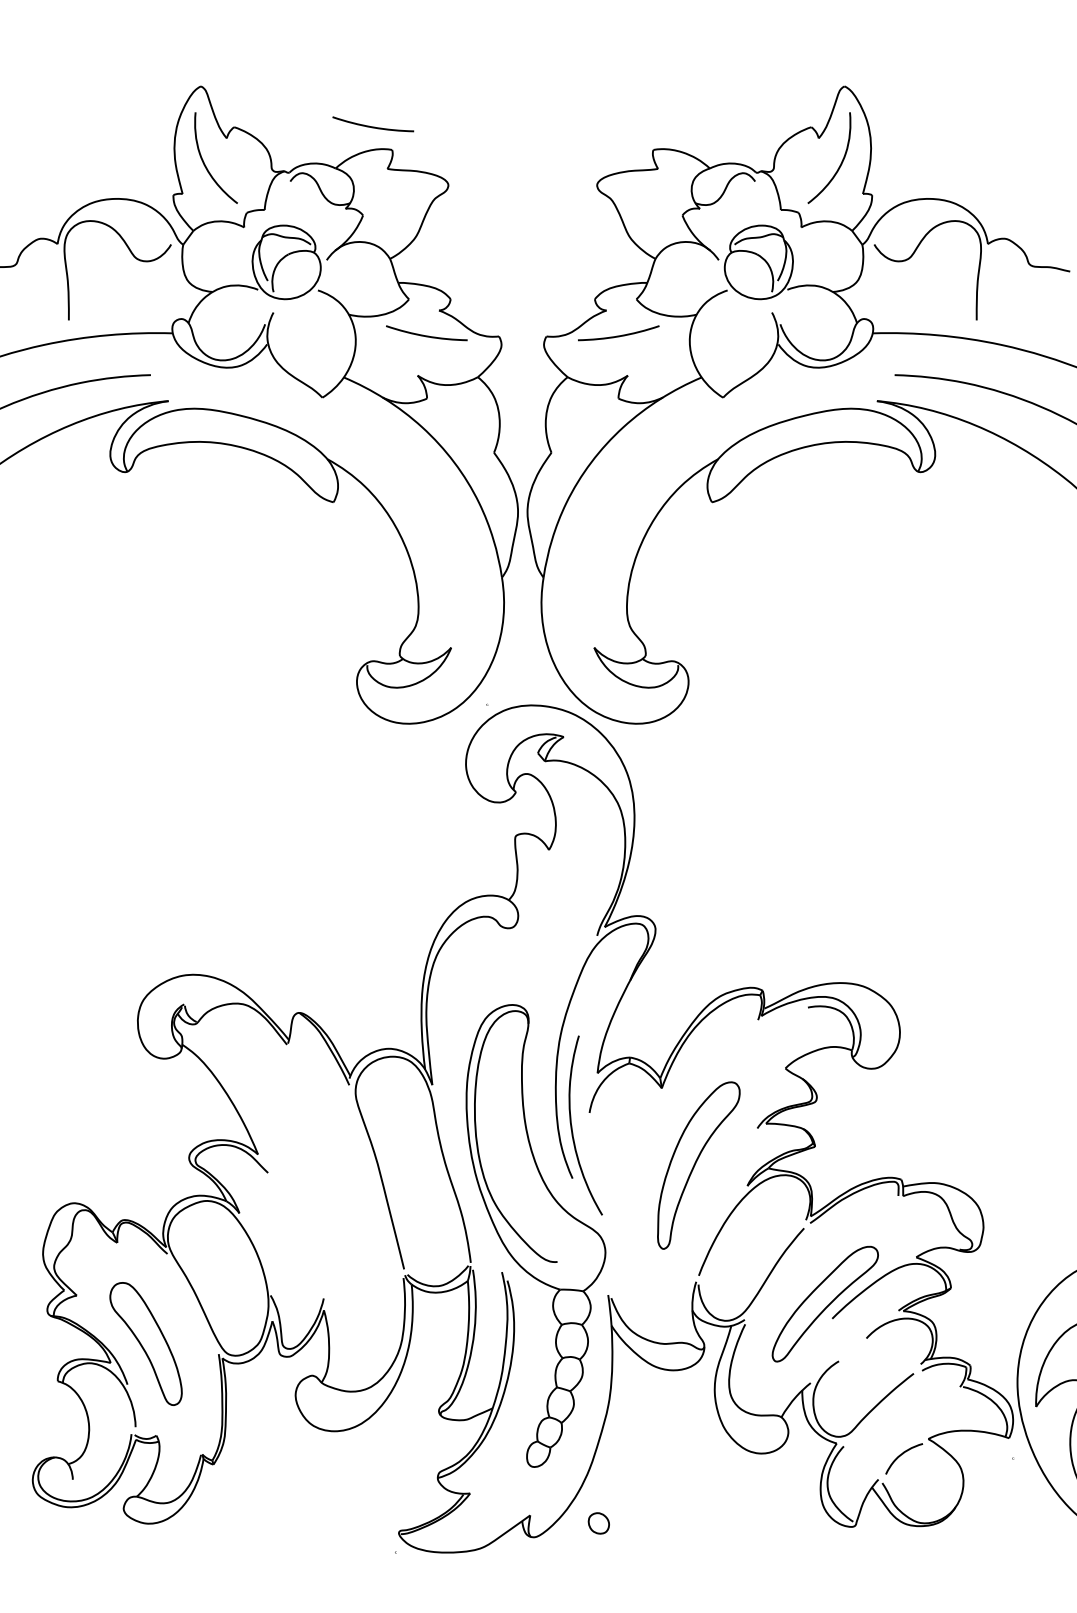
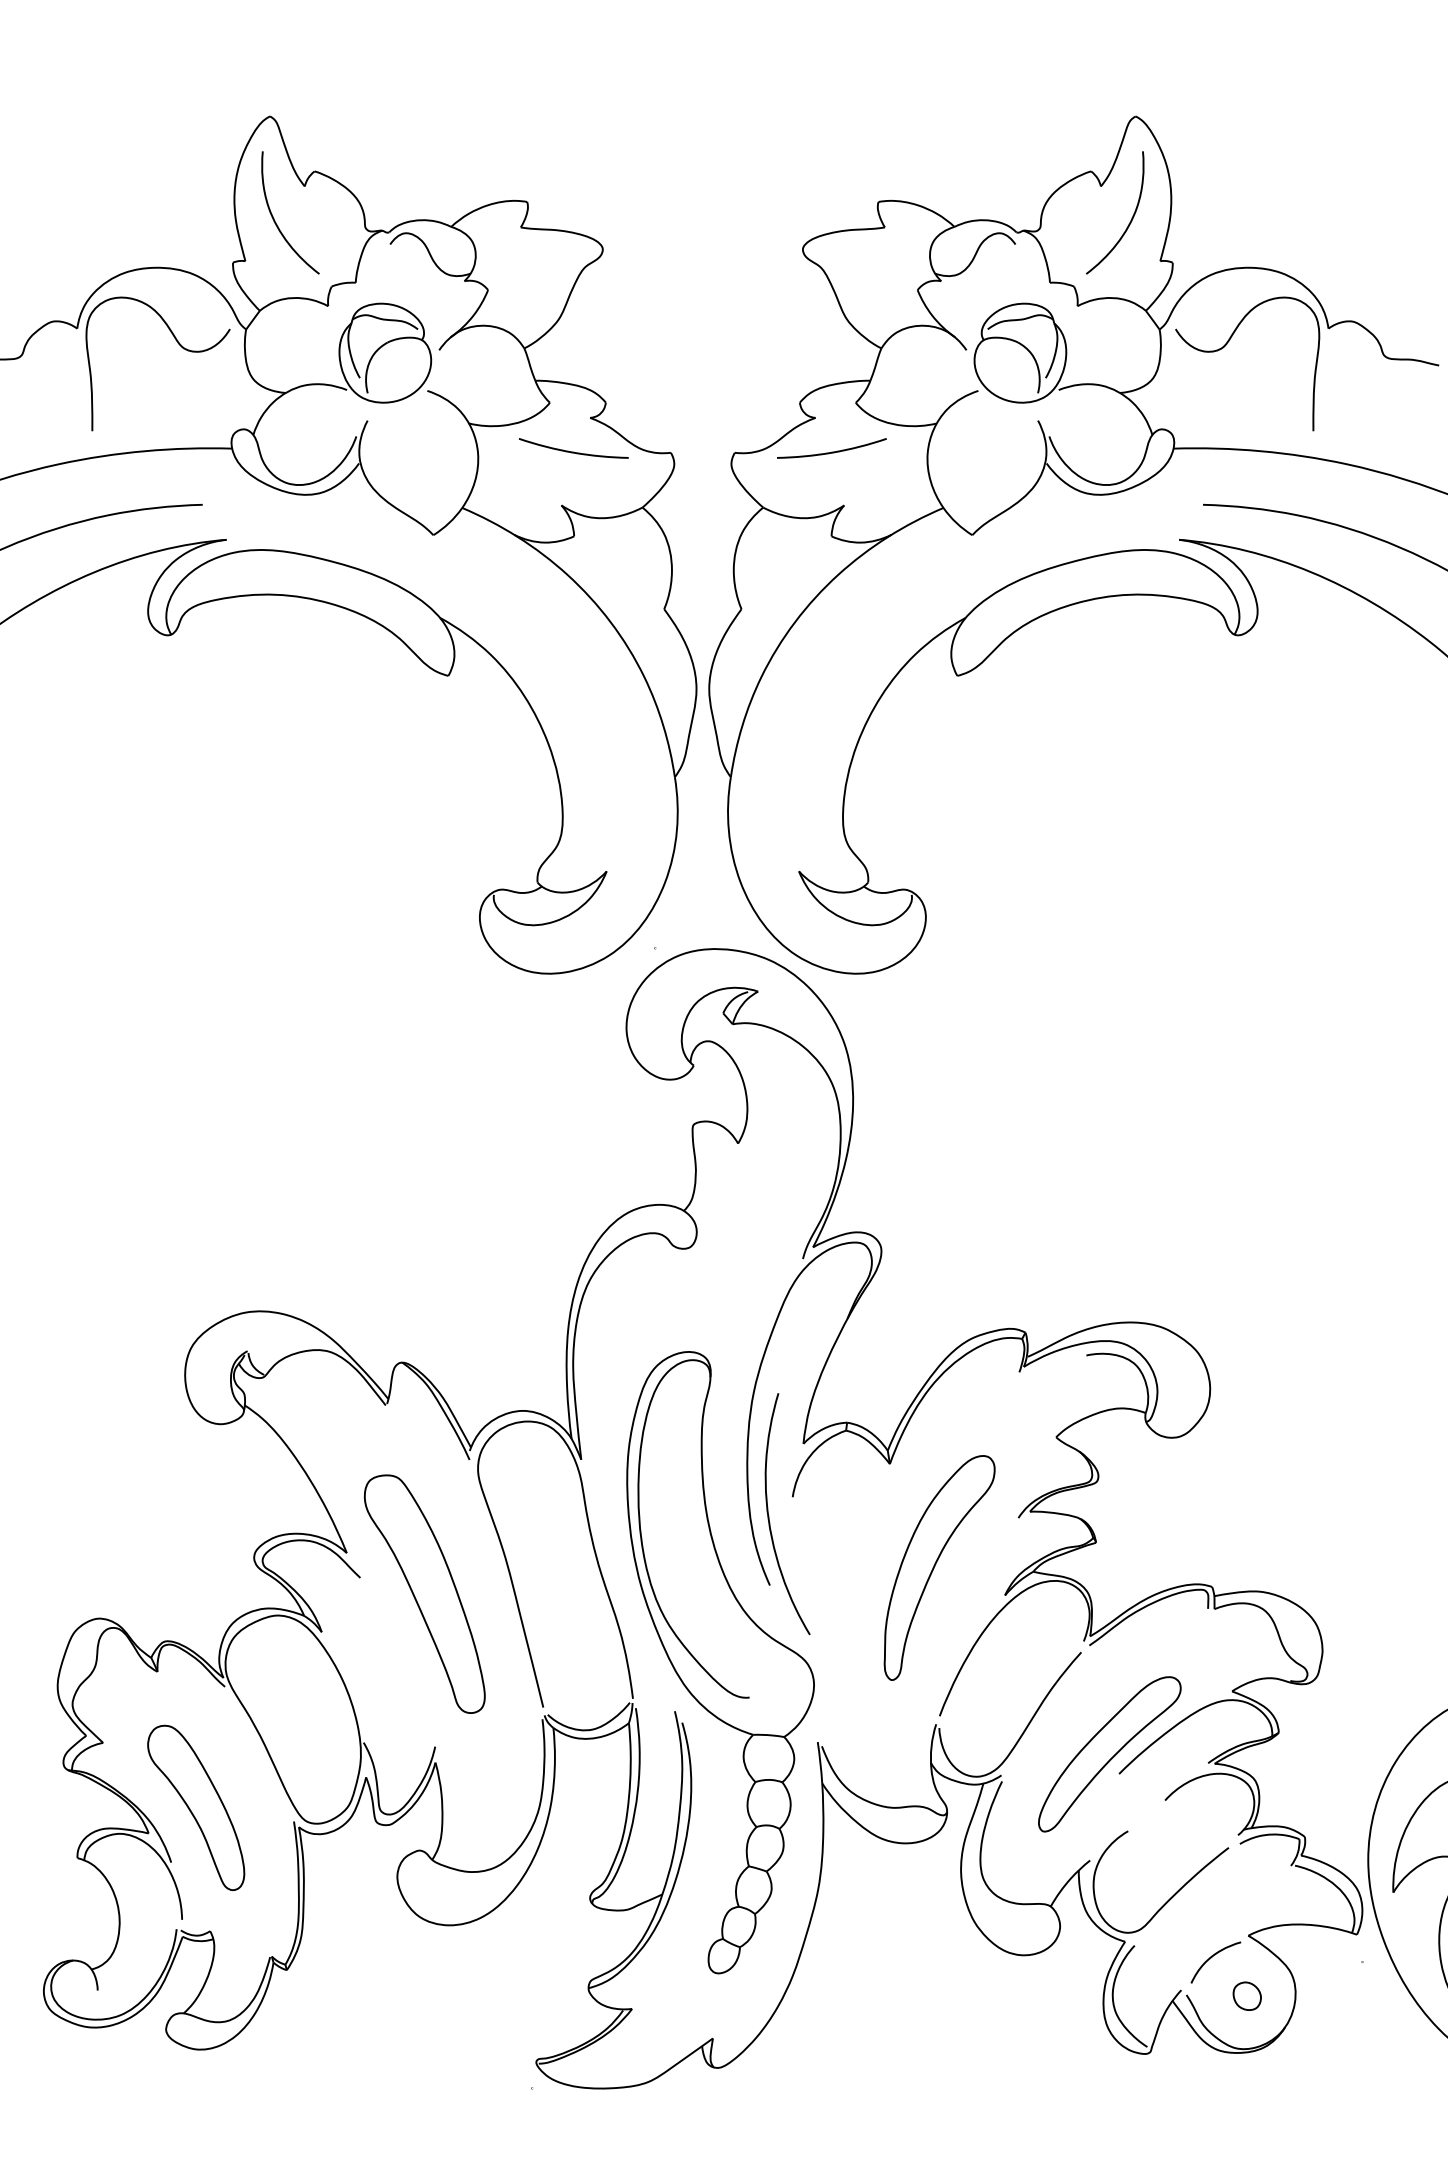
curve: (373, 126) -> (501, 170), removed
part: (315, 1184) -> (424, 1593), added
part: (598, 1522) -> (1246, 1995), moved

